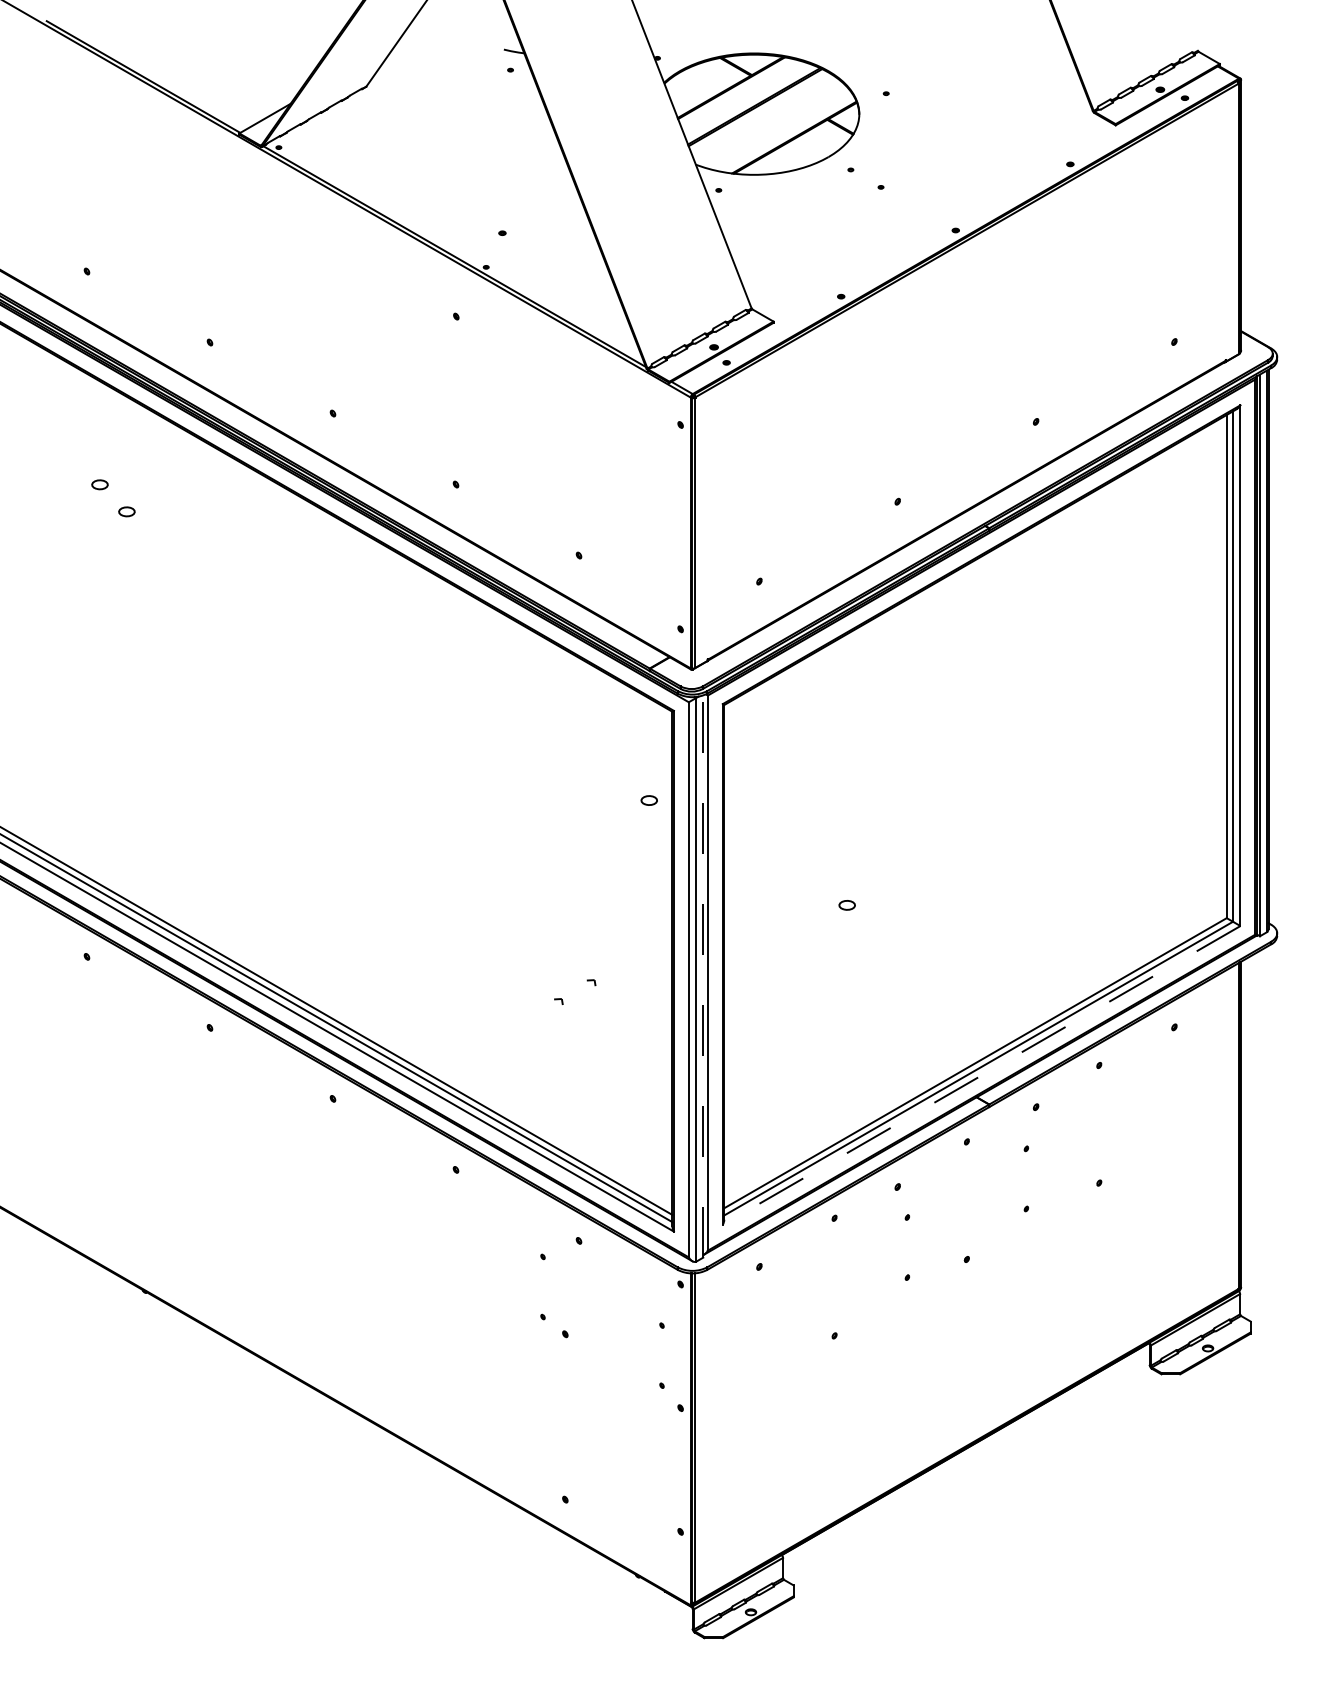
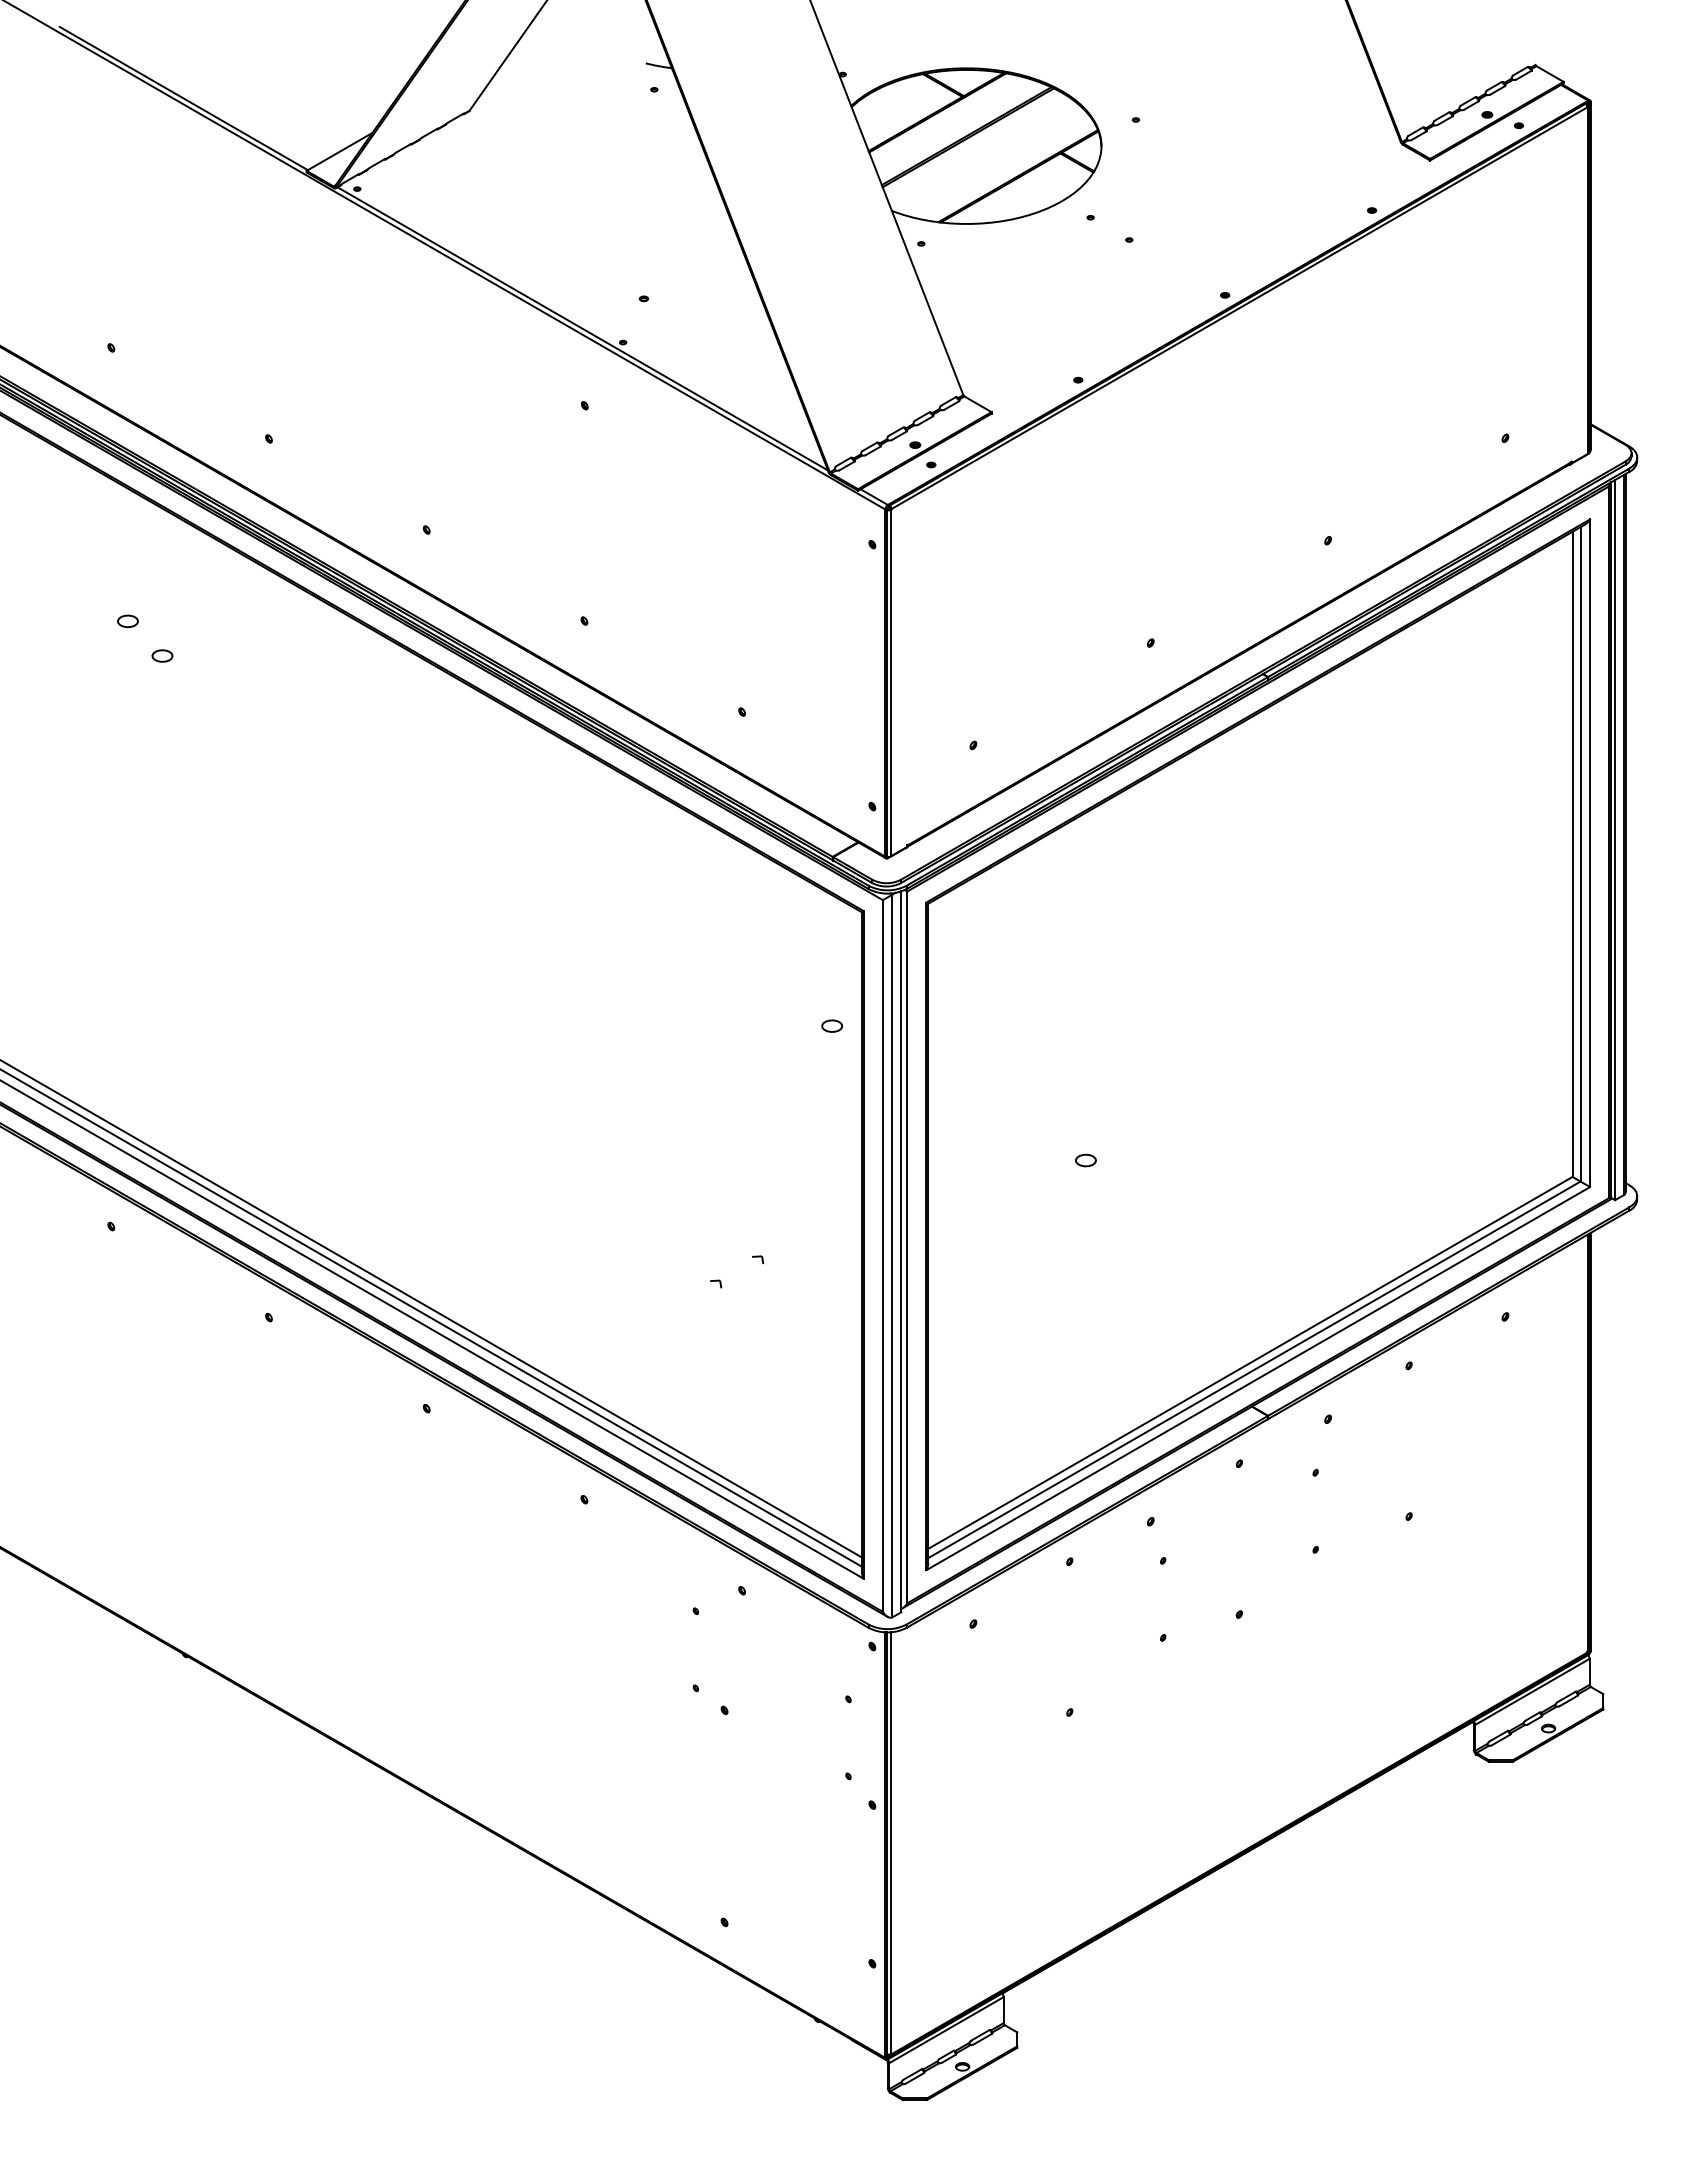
line: (703, 976) -> (901, 1251), dashed -> solid
line: (981, 1075) -> (1257, 1378), dashed -> solid

